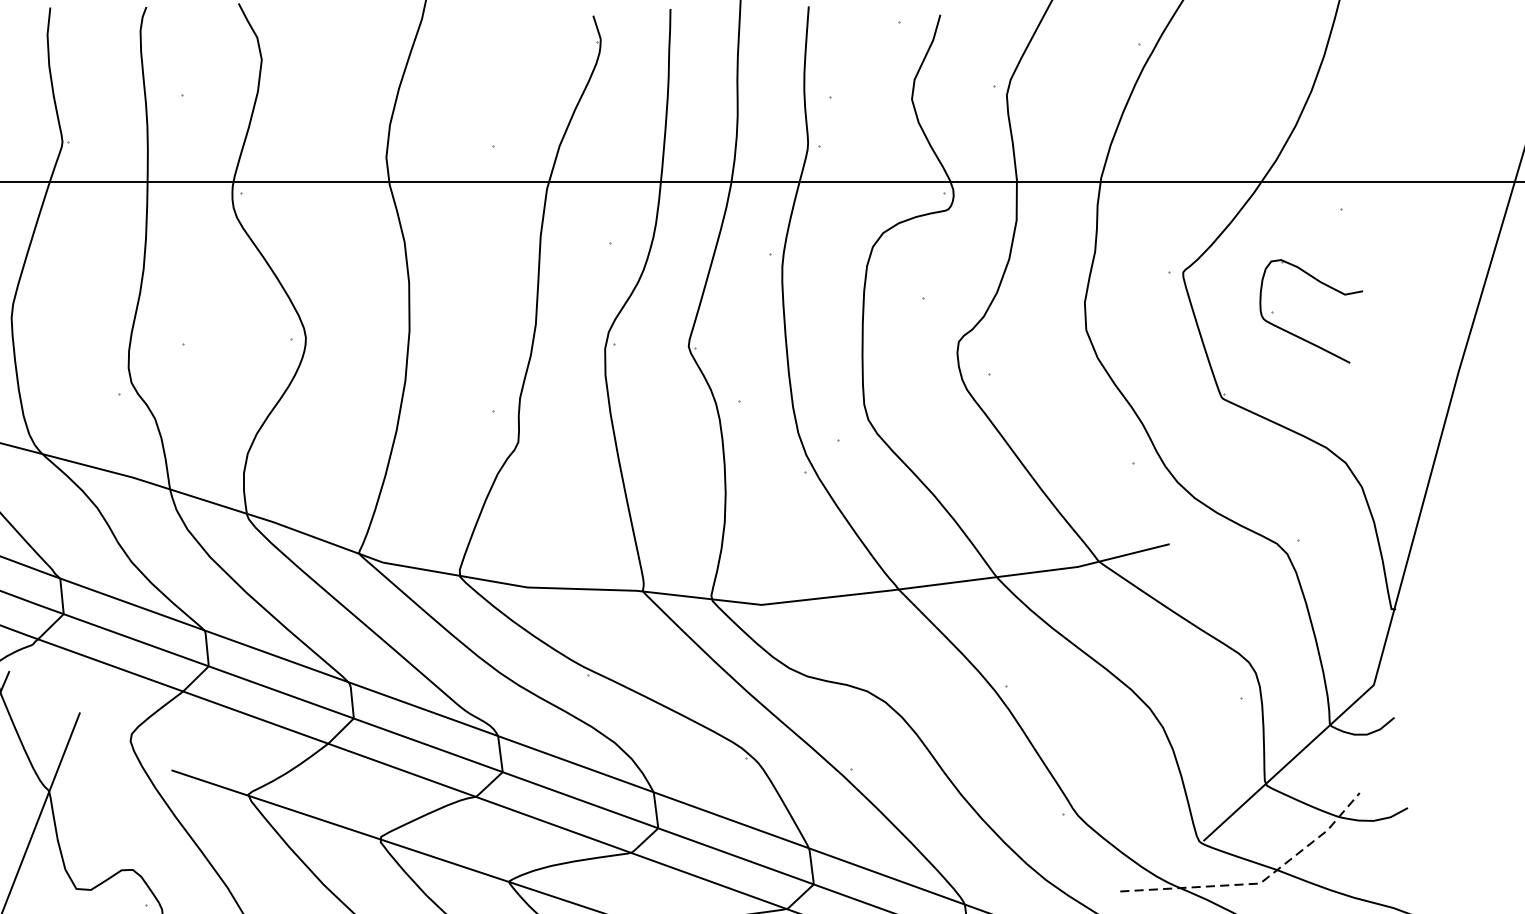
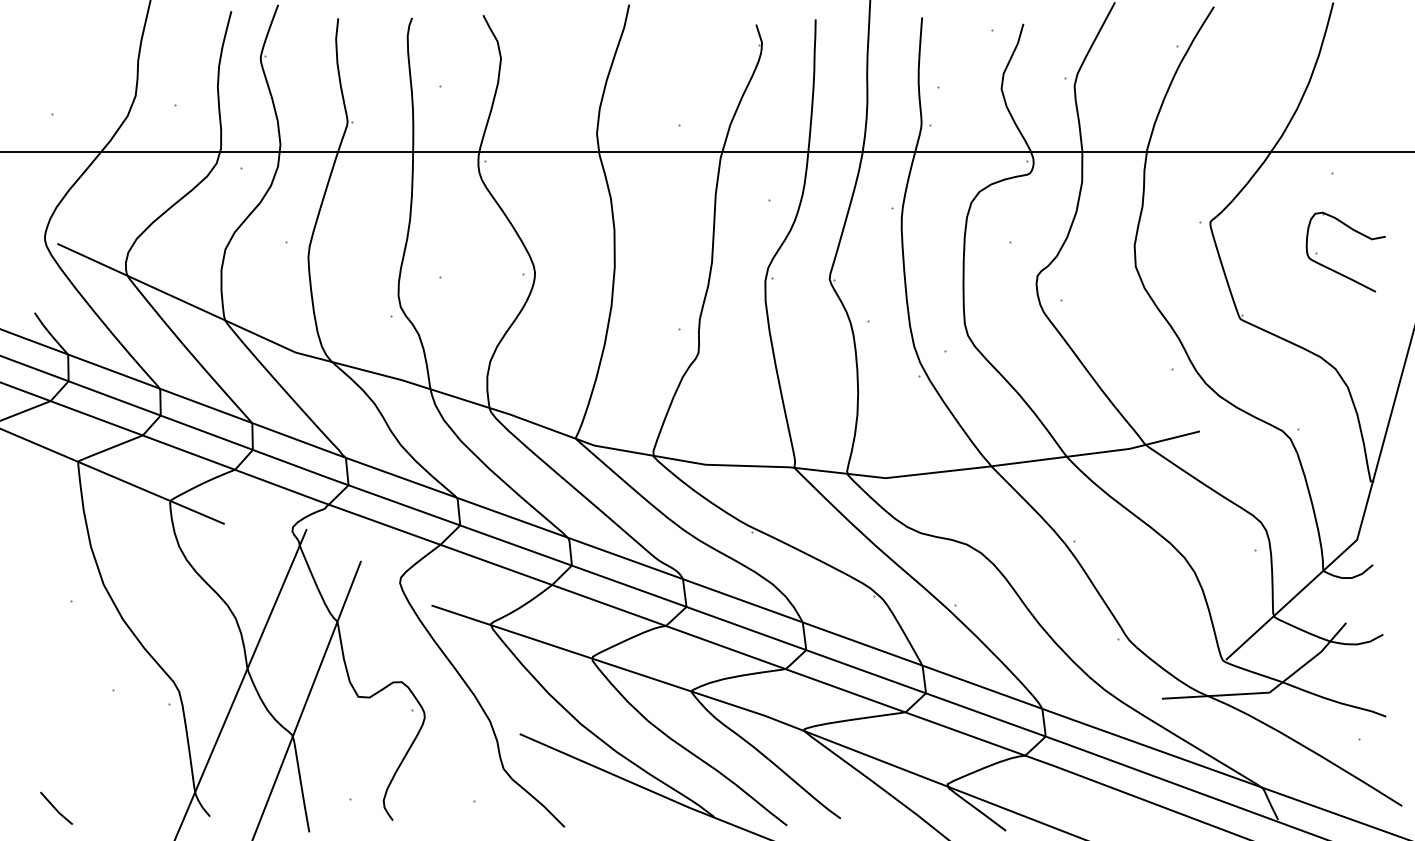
part: (1297, 335) -> (1335, 270), moved
line: (1260, 883) -> (1269, 692), dashed -> solid

